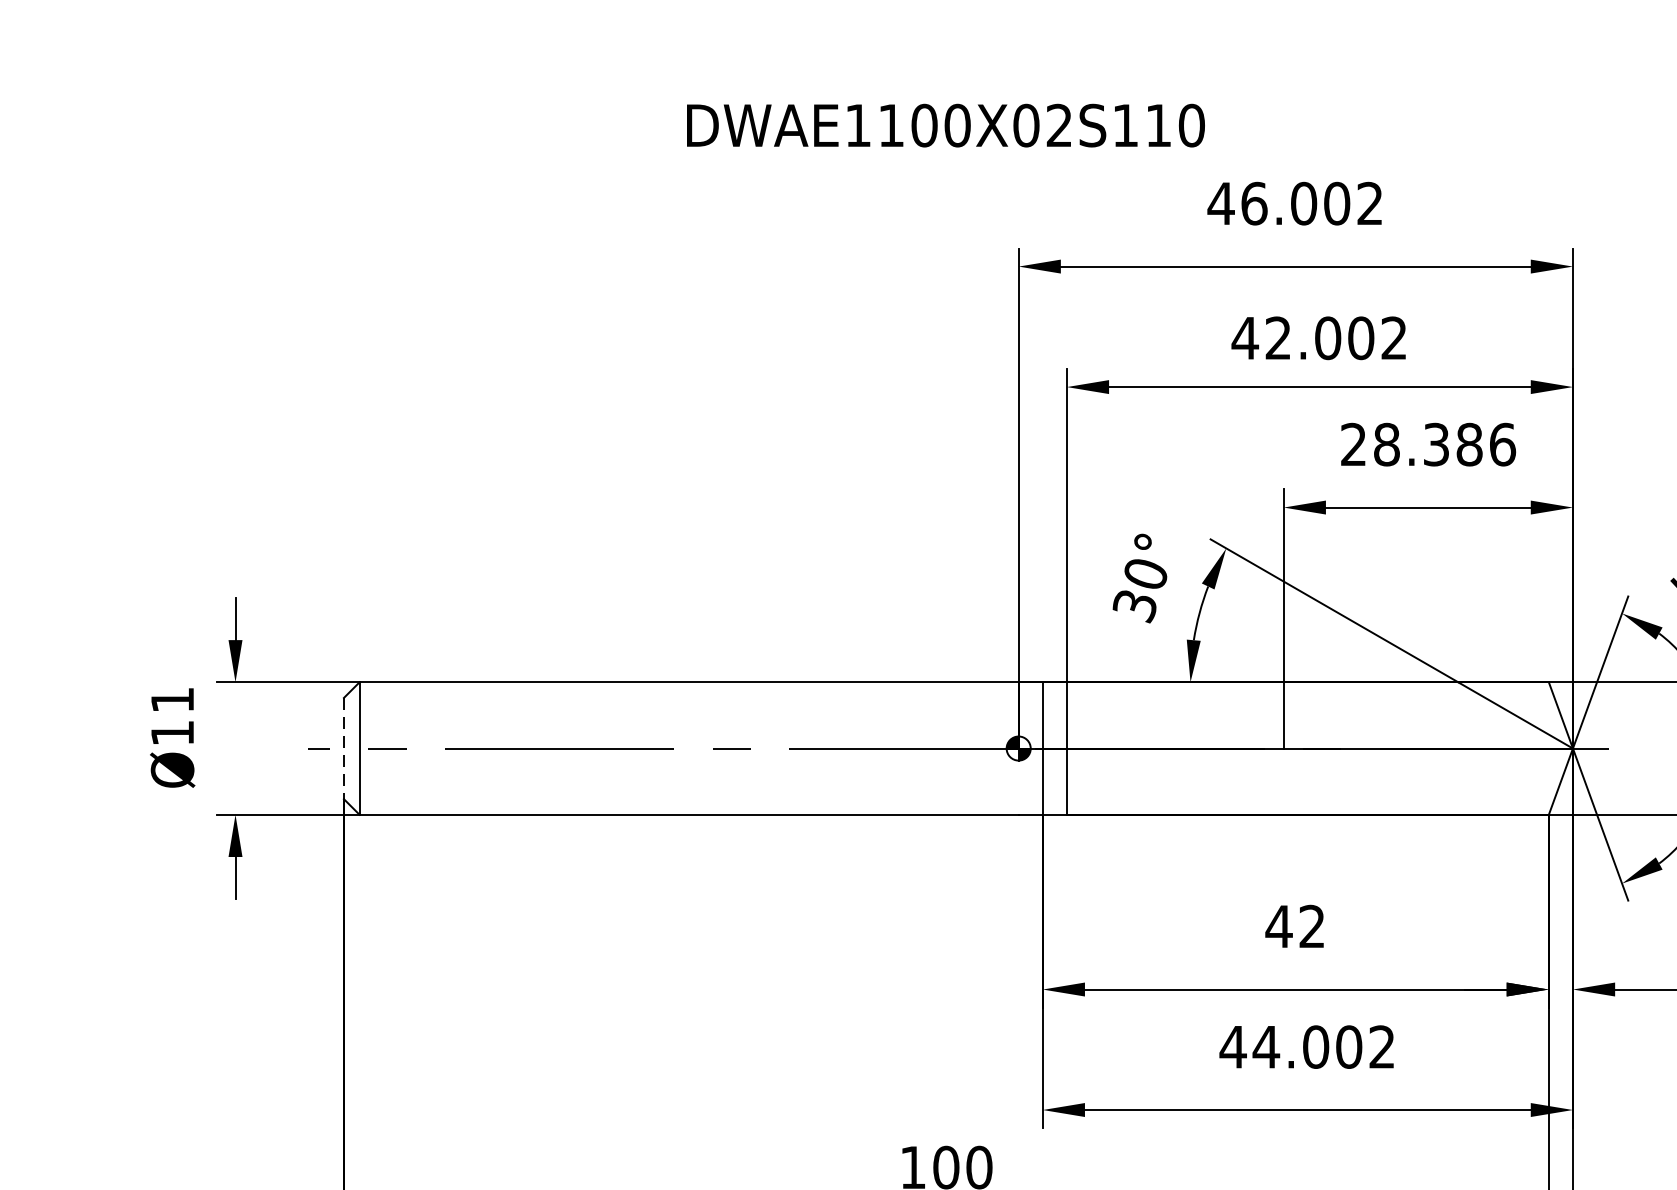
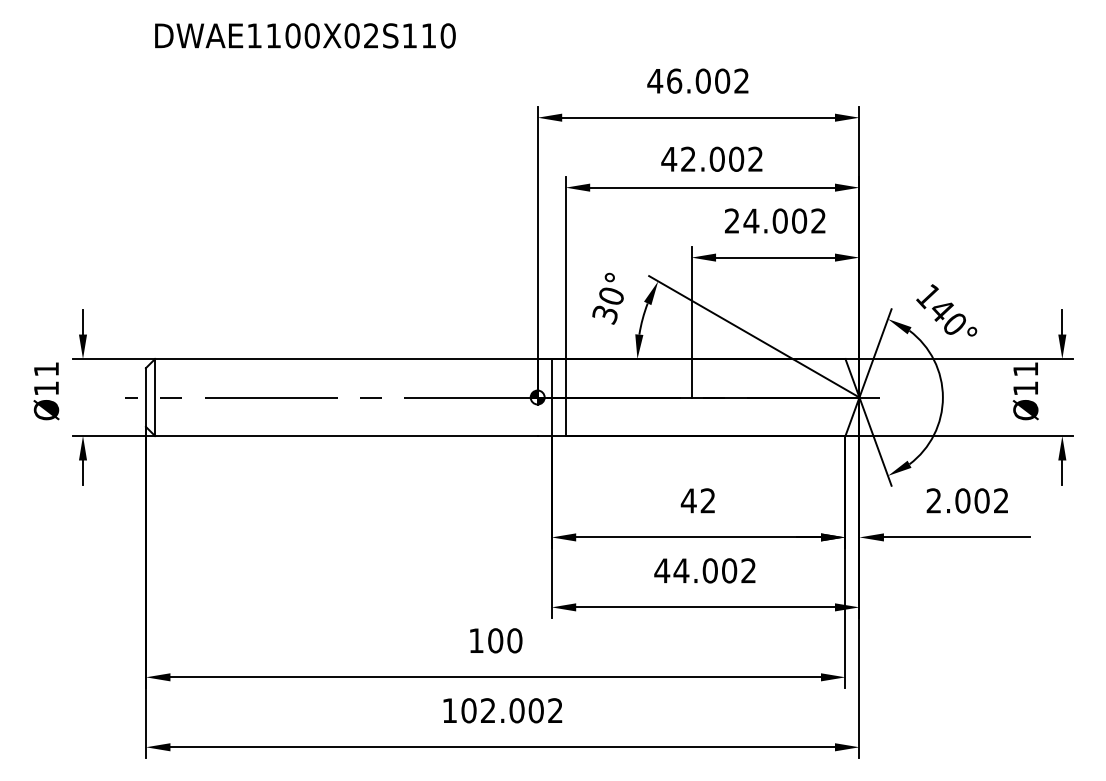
text: (946, 124) -> (305, 35), moved
text: (1443, 443) -> (784, 220), 28.386 -> 24.002
line: (343, 750) -> (145, 398), dashed -> solid

